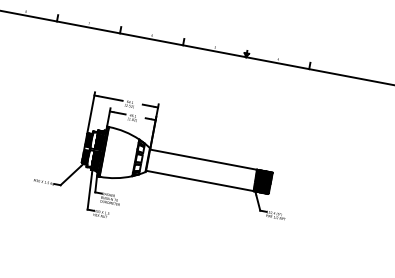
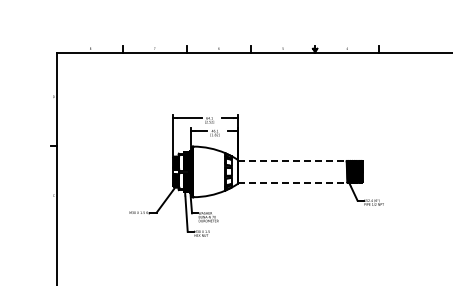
line: (203, 160) -> (292, 161), solid -> dashed
line: (199, 180) -> (292, 182), solid -> dashed

